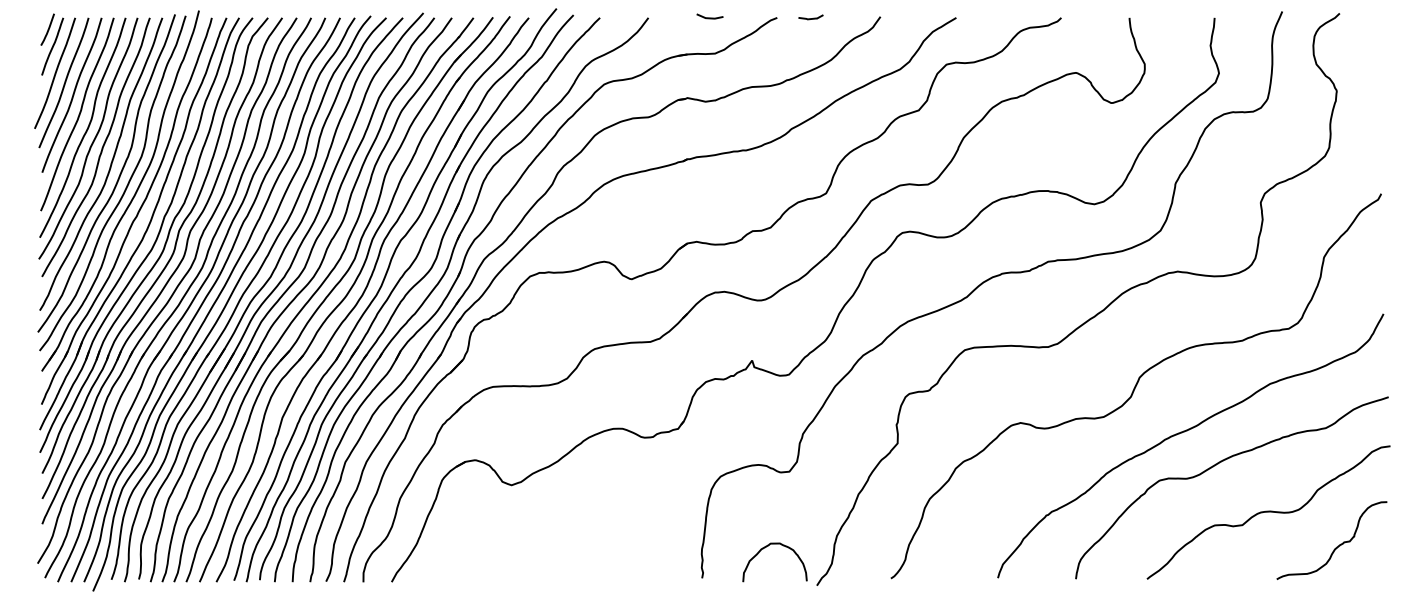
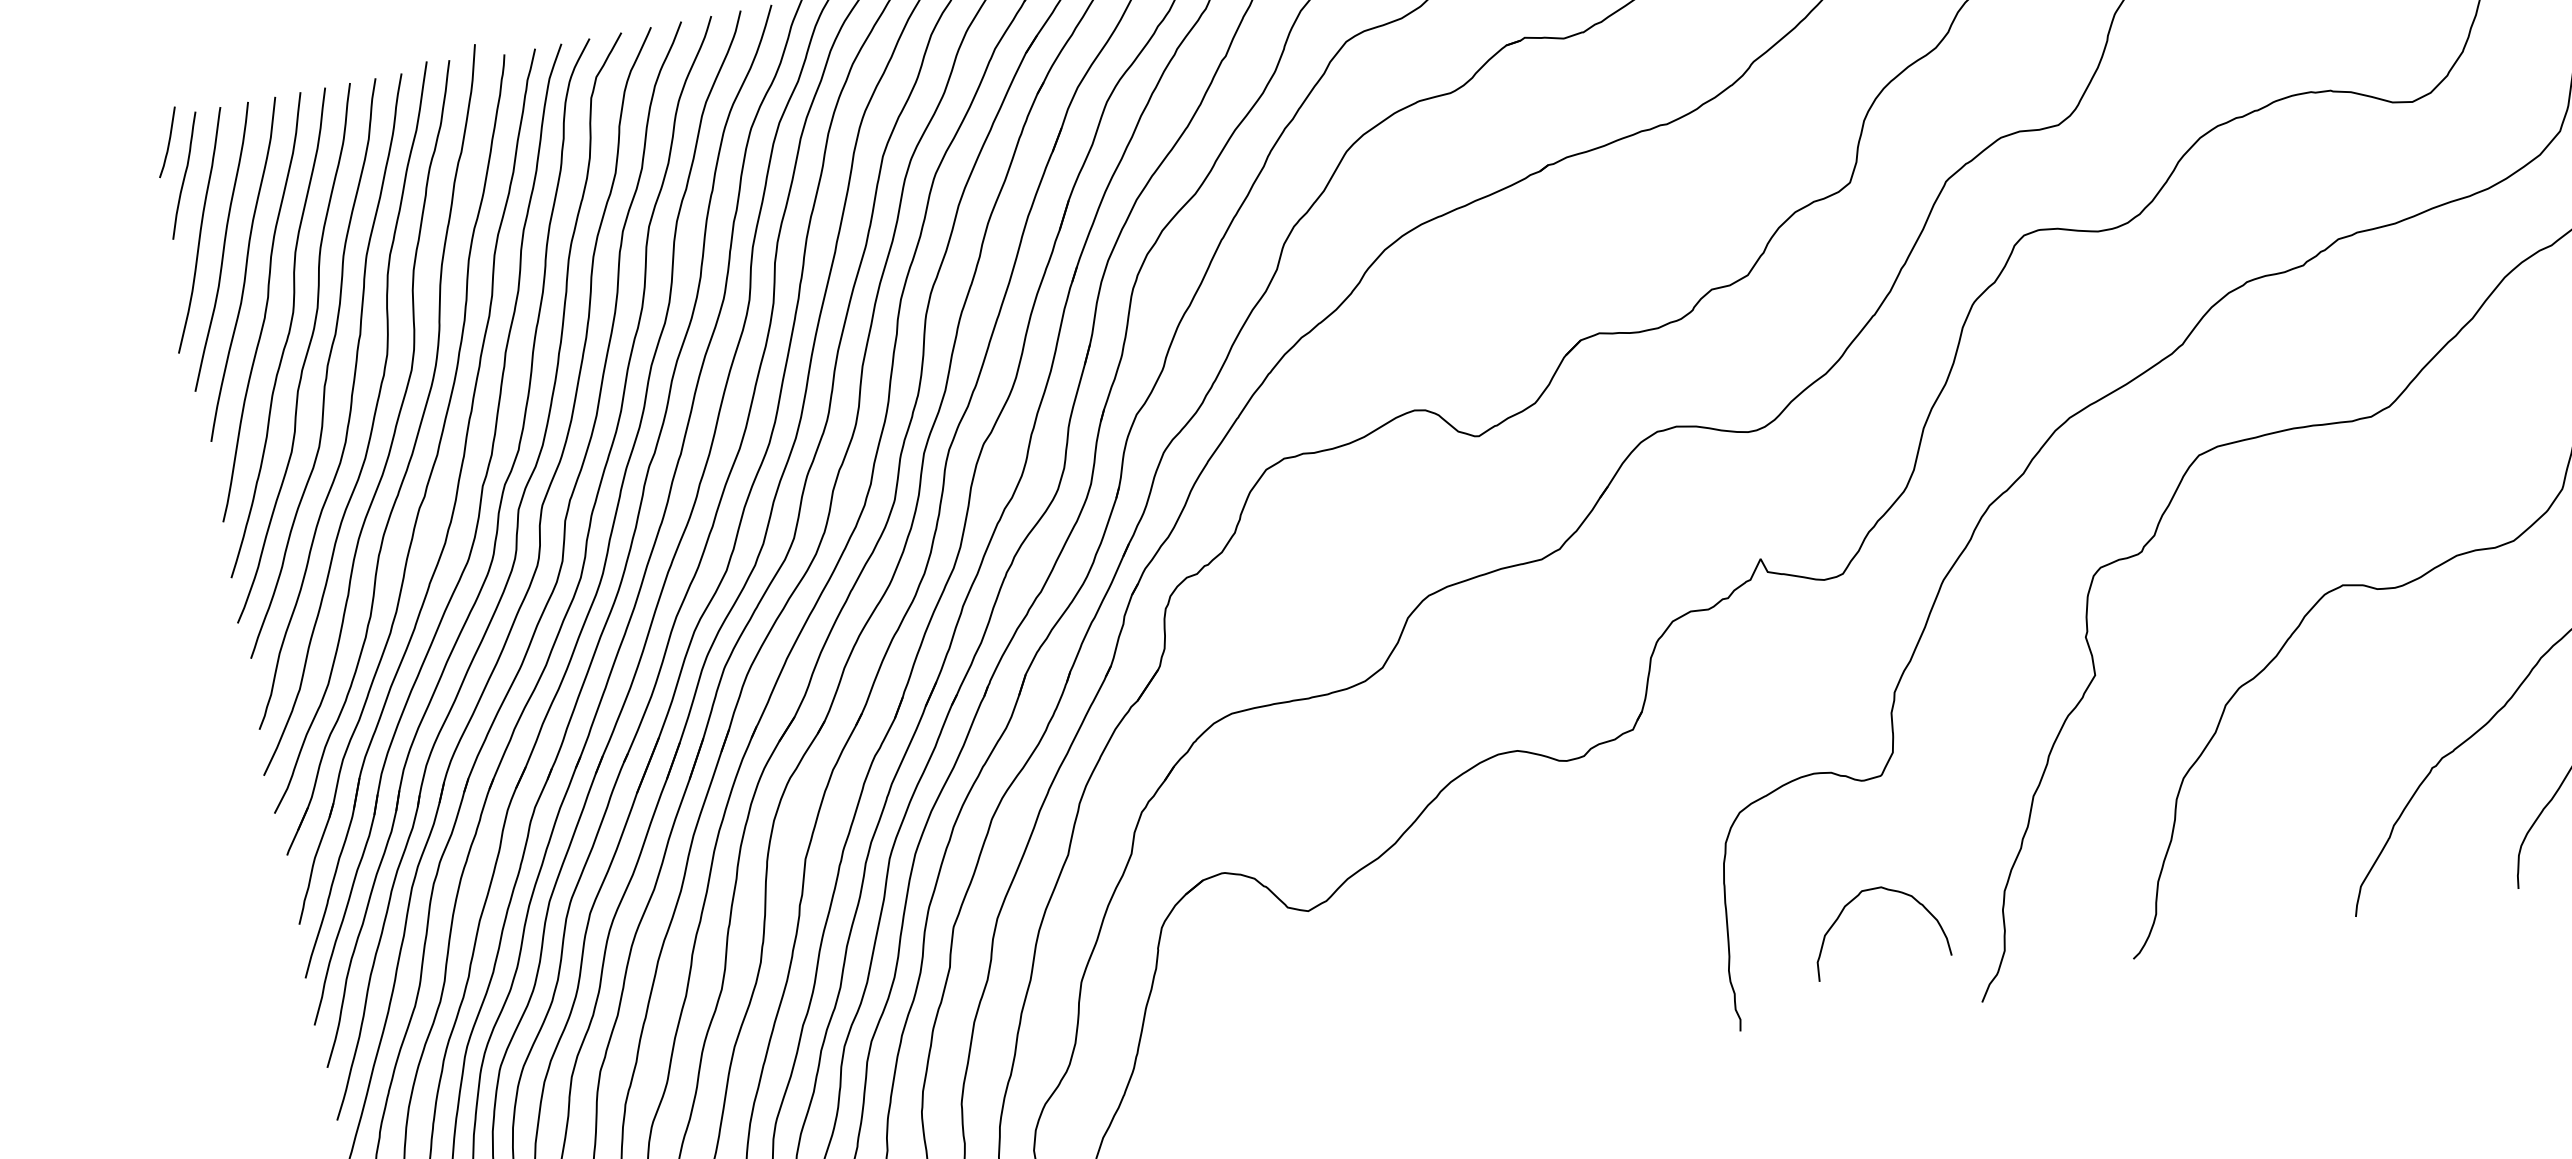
curve: (765, 548) -> (1853, 903), moved

